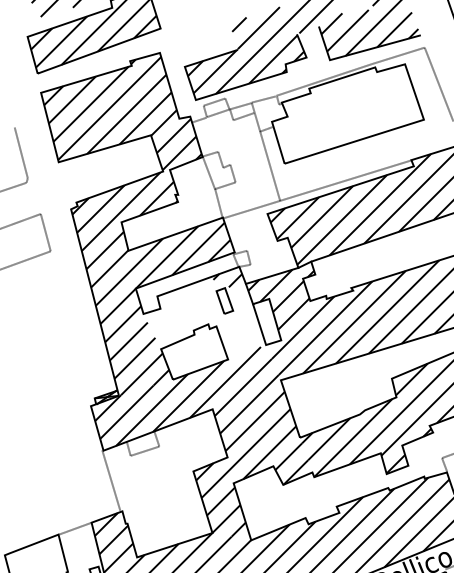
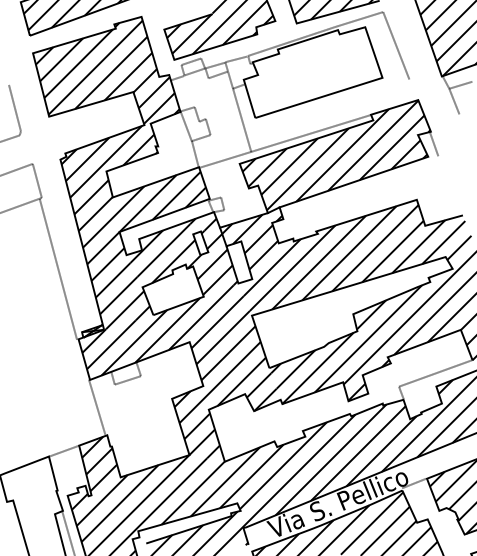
hatch: (182, 312) -> (162, 253), added
hatch: (237, 322) -> (212, 262), added
line: (68, 328) -> (58, 268), added

